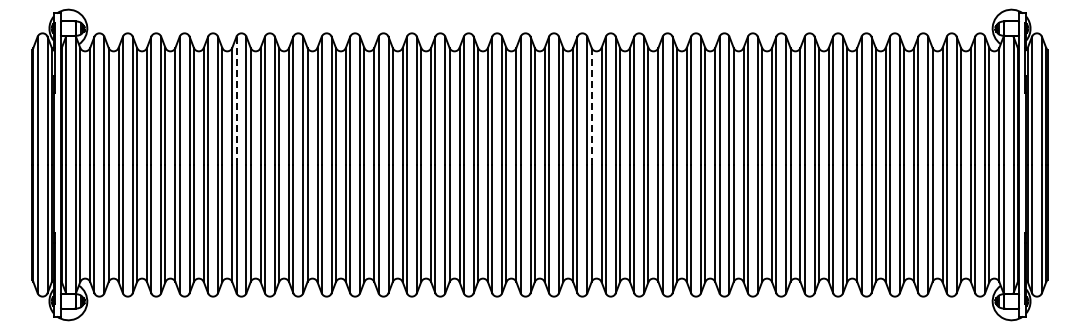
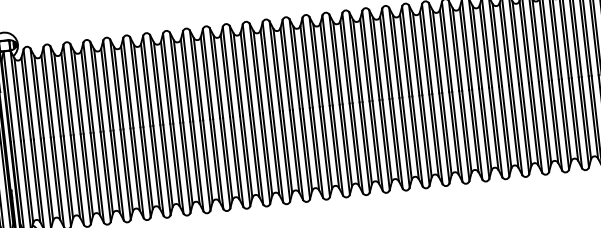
line: (236, 101) -> (128, 83), dashed -> solid
line: (591, 106) -> (377, 58), dashed -> solid

